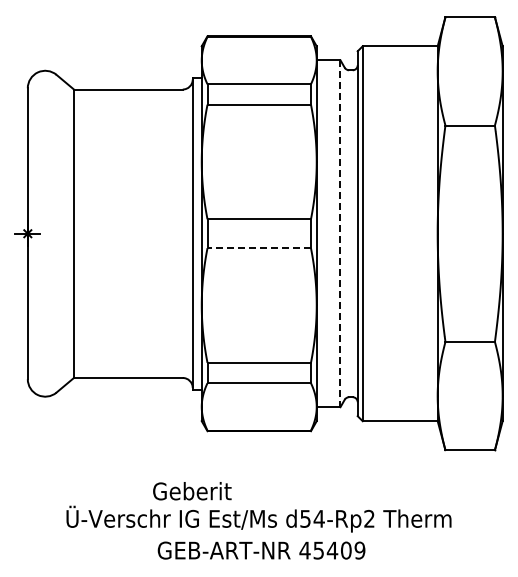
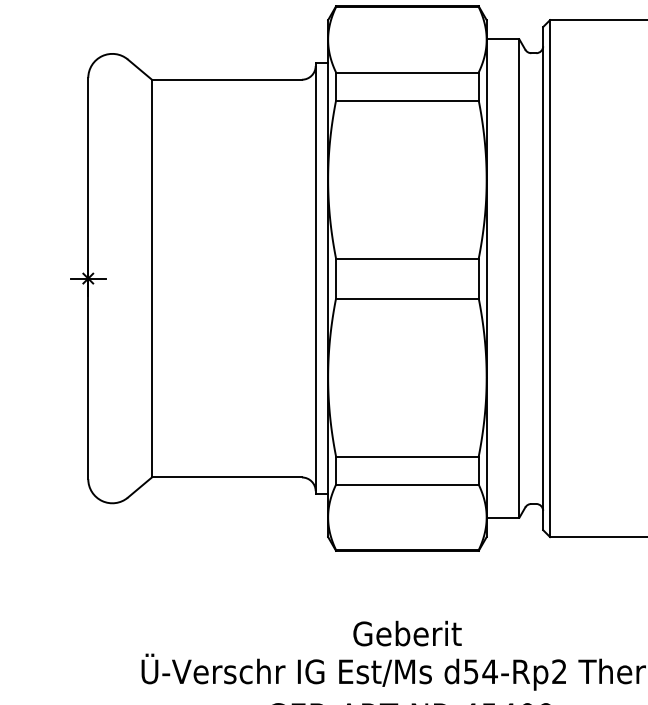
line: (340, 234) -> (519, 279), dashed -> solid
line: (259, 248) -> (407, 298), dashed -> solid
text: (192, 491) -> (407, 634), moved

